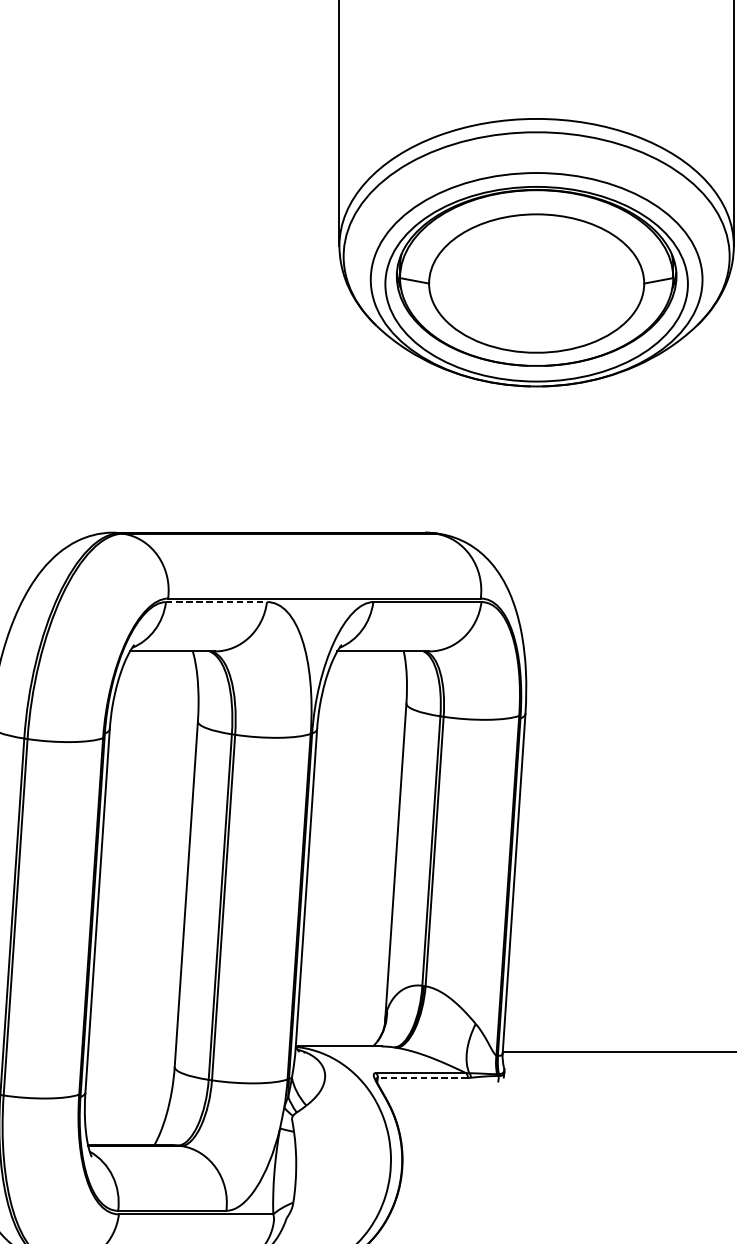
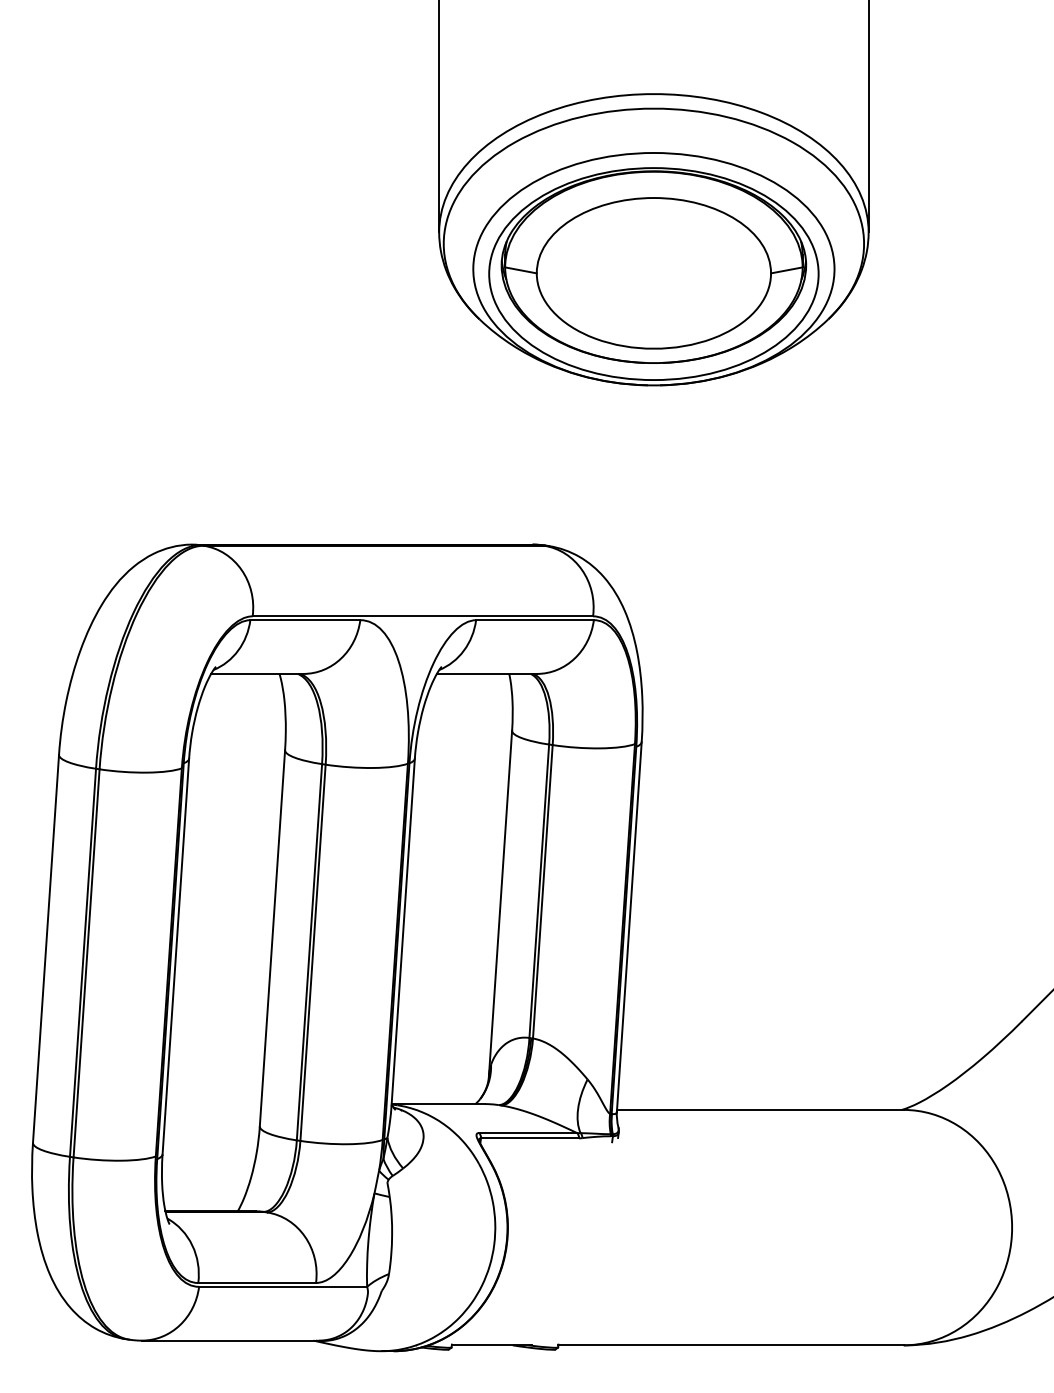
line: (216, 602) -> (305, 620), dashed -> solid
line: (422, 1078) -> (529, 1138), dashed -> solid

